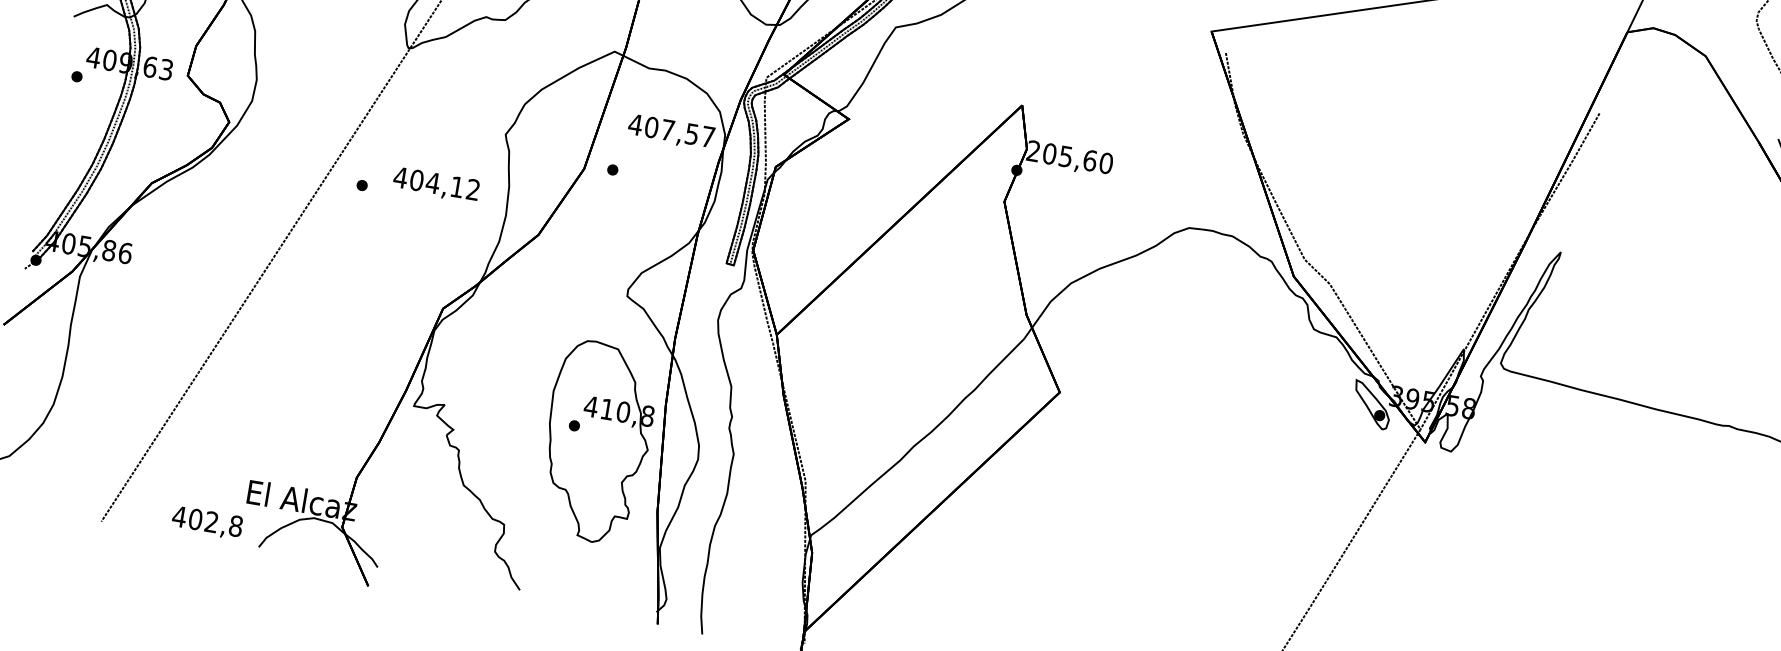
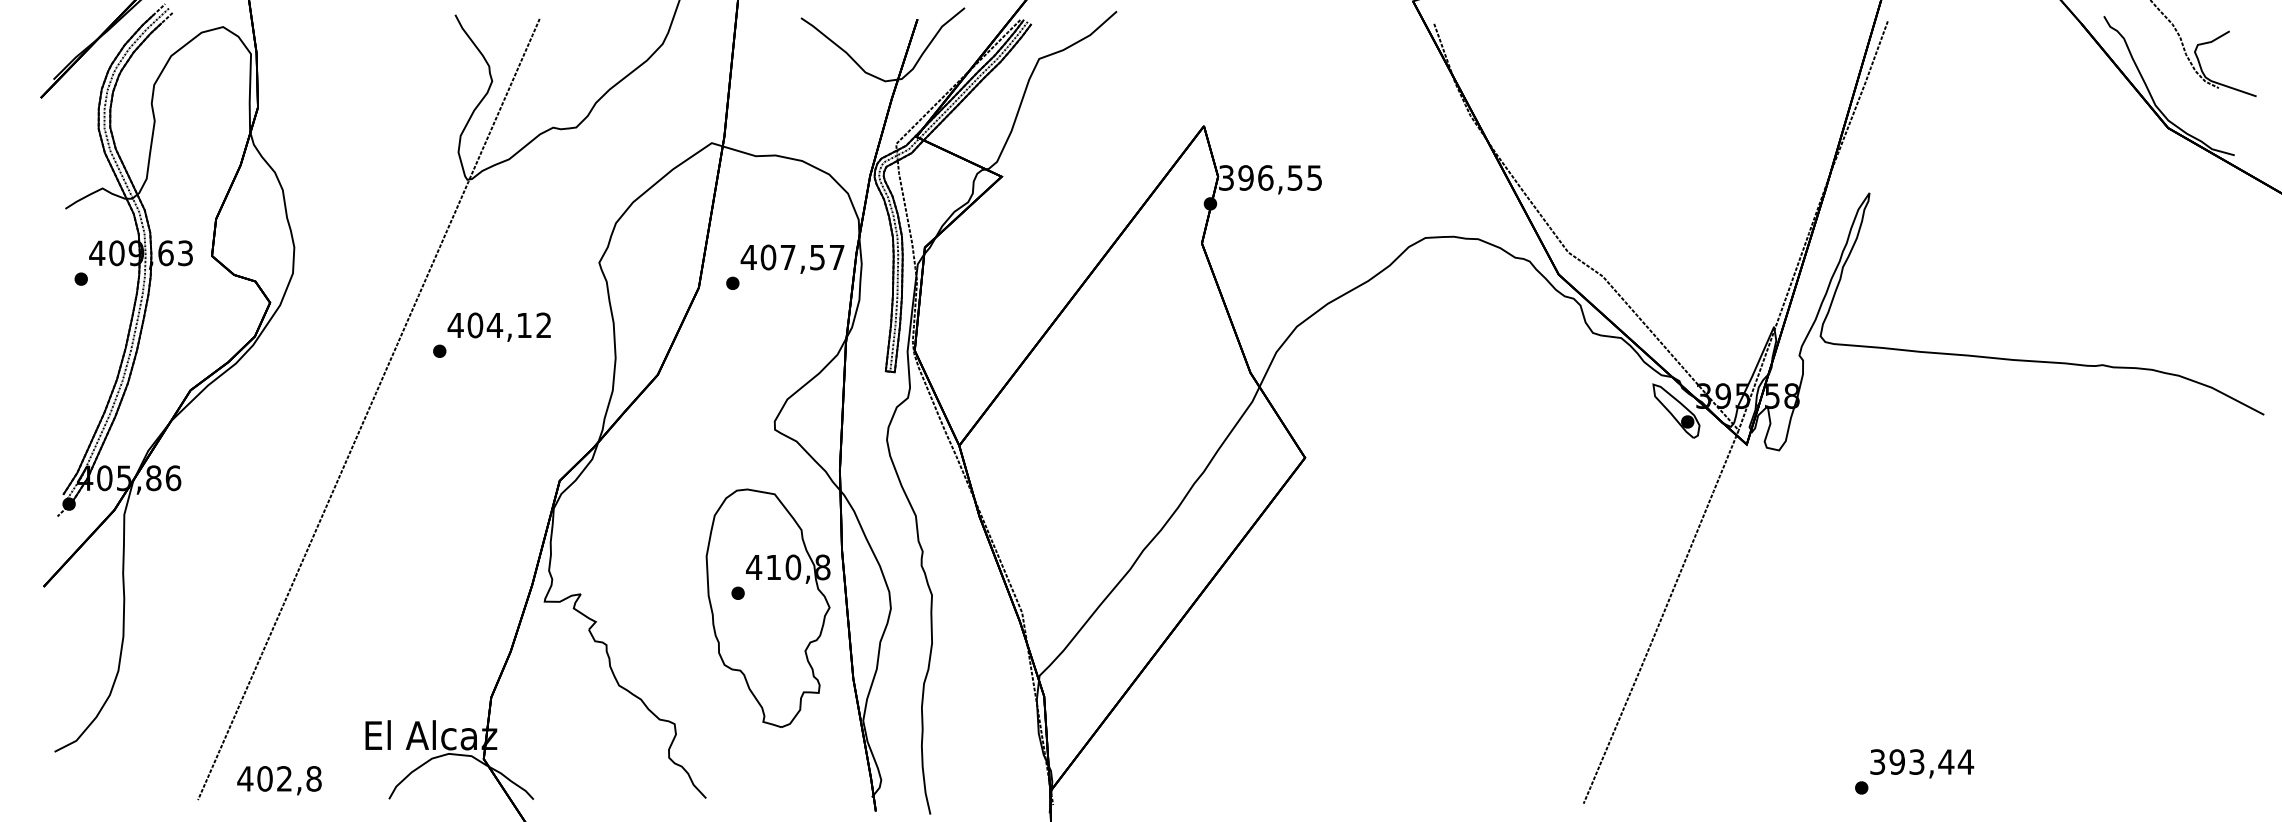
text: (671, 131) -> (792, 258), moved
text: (1069, 156) -> (1270, 177), 205,60 -> 396,55
text: (435, 184) -> (498, 326), moved
text: (207, 522) -> (279, 780), moved

